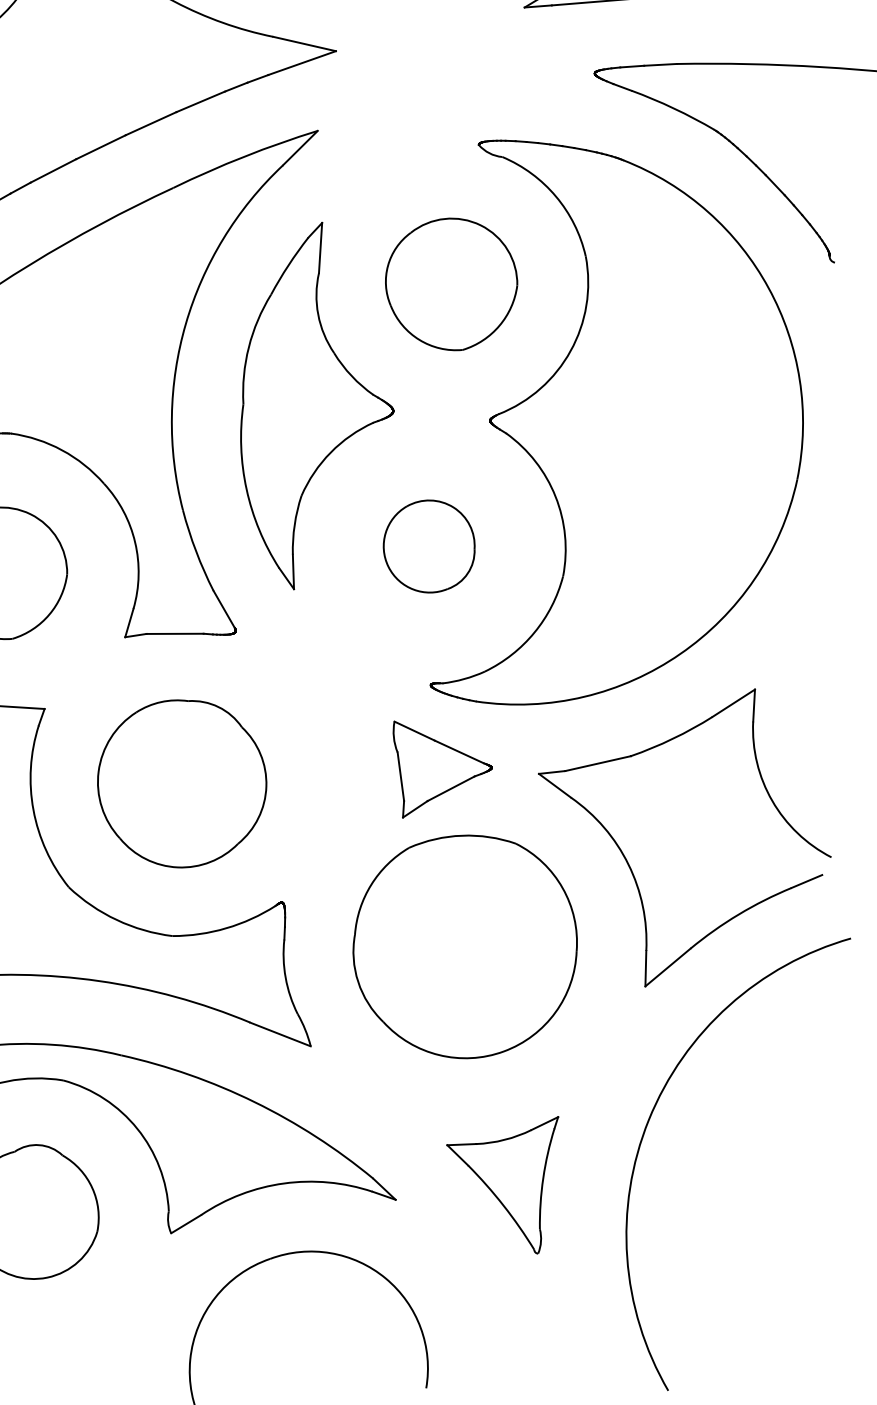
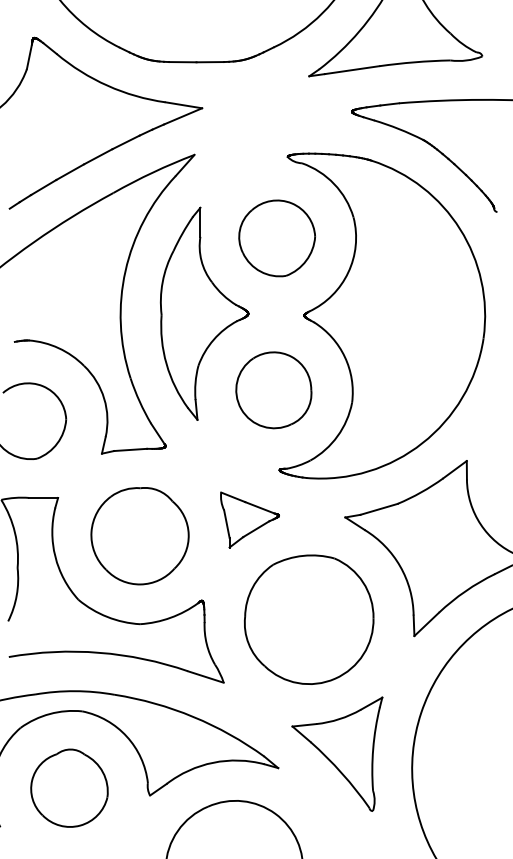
part: (428, 546) -> (273, 390), size x1.43
part: (440, 771) -> (249, 519), moved
part: (499, 1180) -> (337, 753), size x1.43

